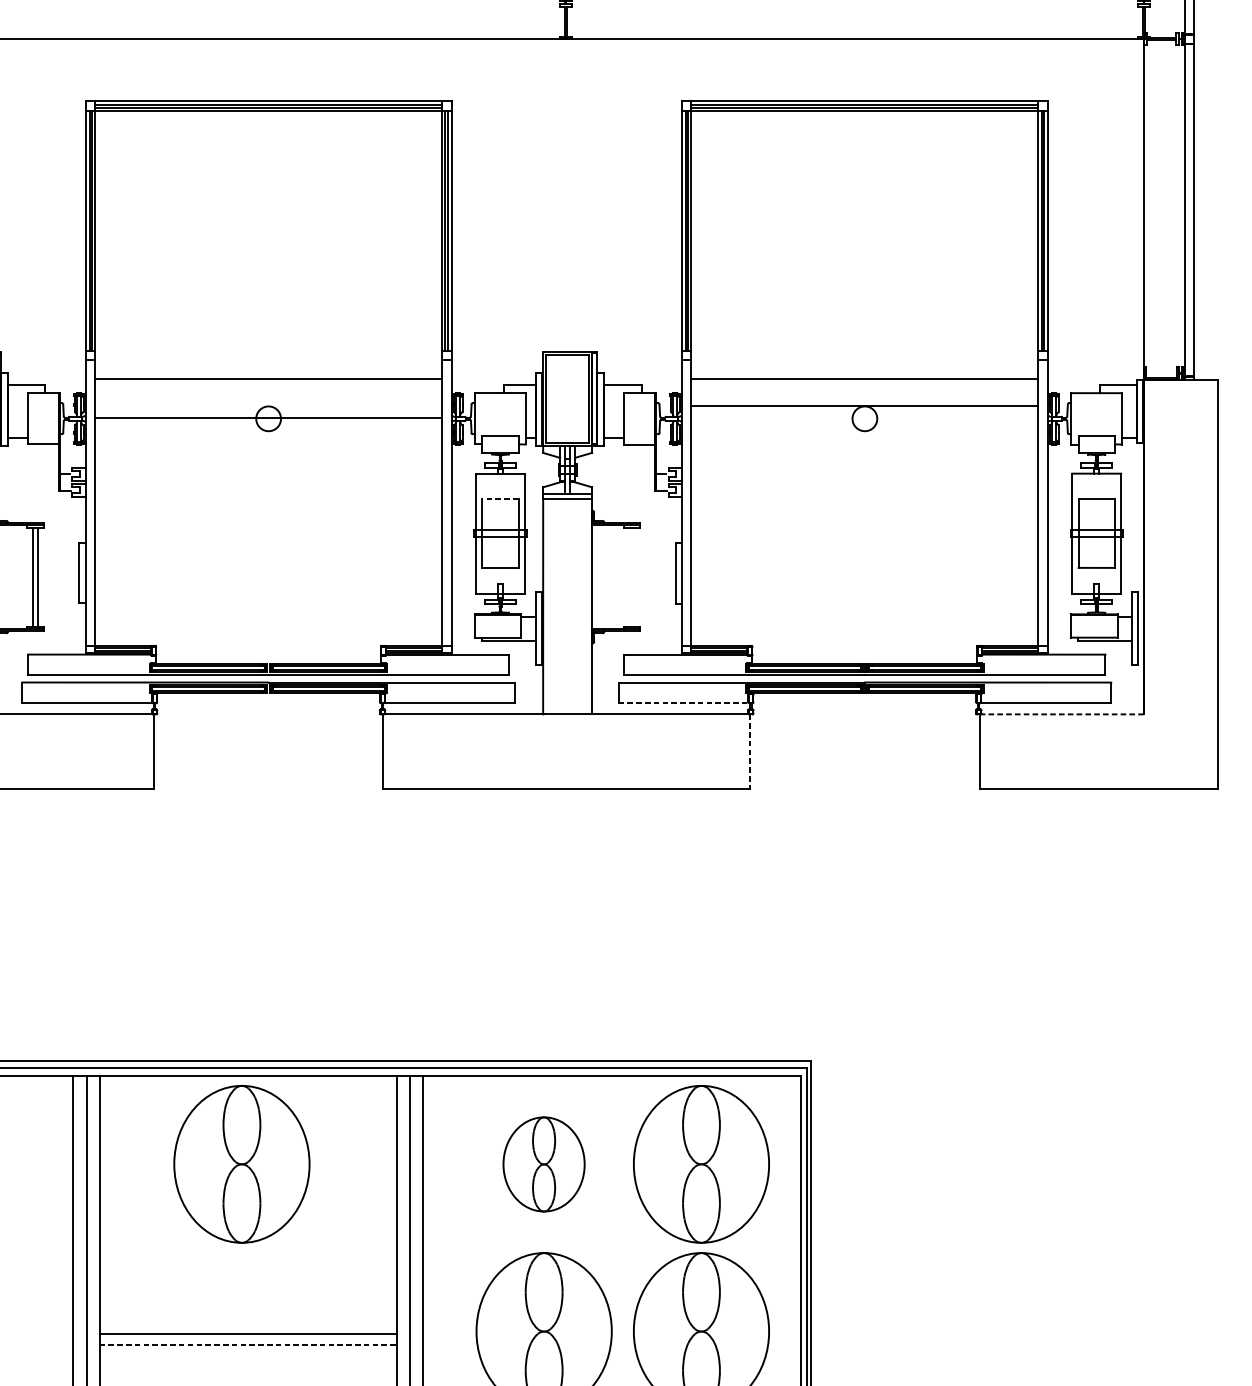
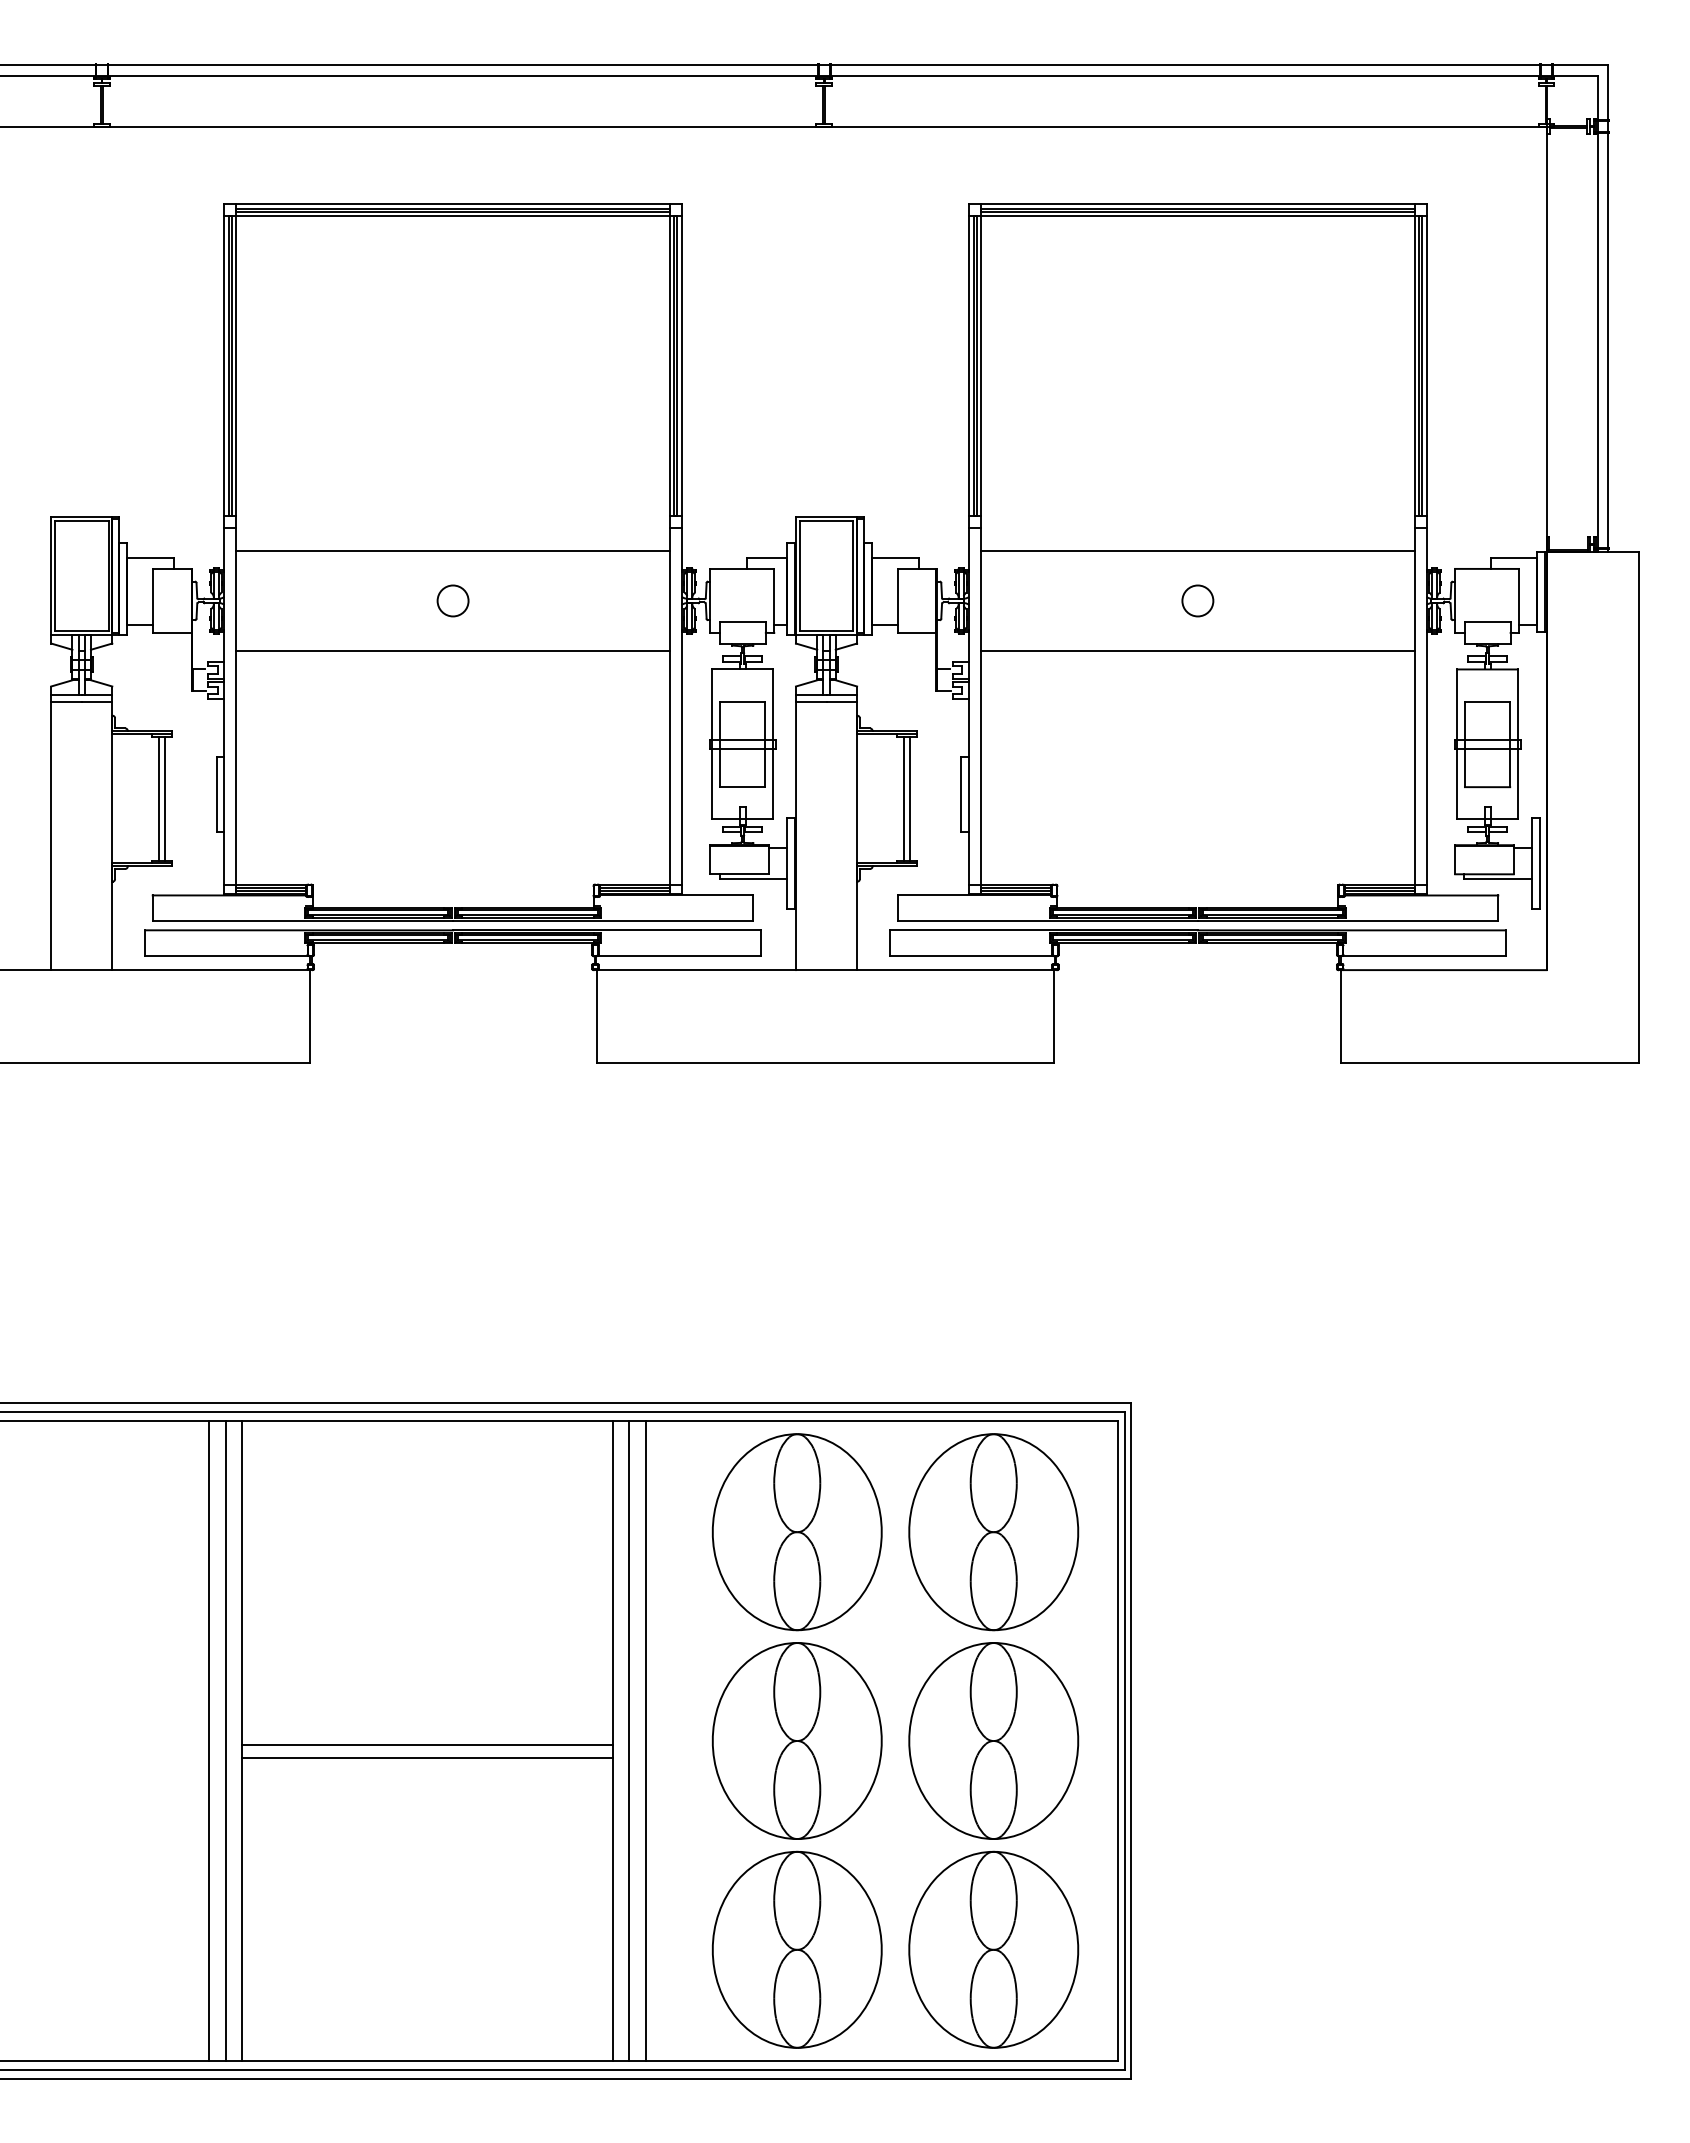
line: (864, 406) -> (1197, 651), moved
line: (268, 418) -> (452, 651), moved
line: (500, 499) -> (742, 701), dashed -> solid
line: (629, 576) -> (903, 798), added
line: (634, 576) -> (909, 798), added
line: (684, 703) -> (972, 956), dashed -> solid
line: (1061, 714) -> (1443, 970), dashed -> solid
line: (750, 752) -> (1054, 1017), dashed -> solid
part: (241, 1164) -> (419, 1532), removed
part: (543, 1164) -> (796, 1532), size x1.67
line: (248, 1344) -> (427, 1757), dashed -> solid

